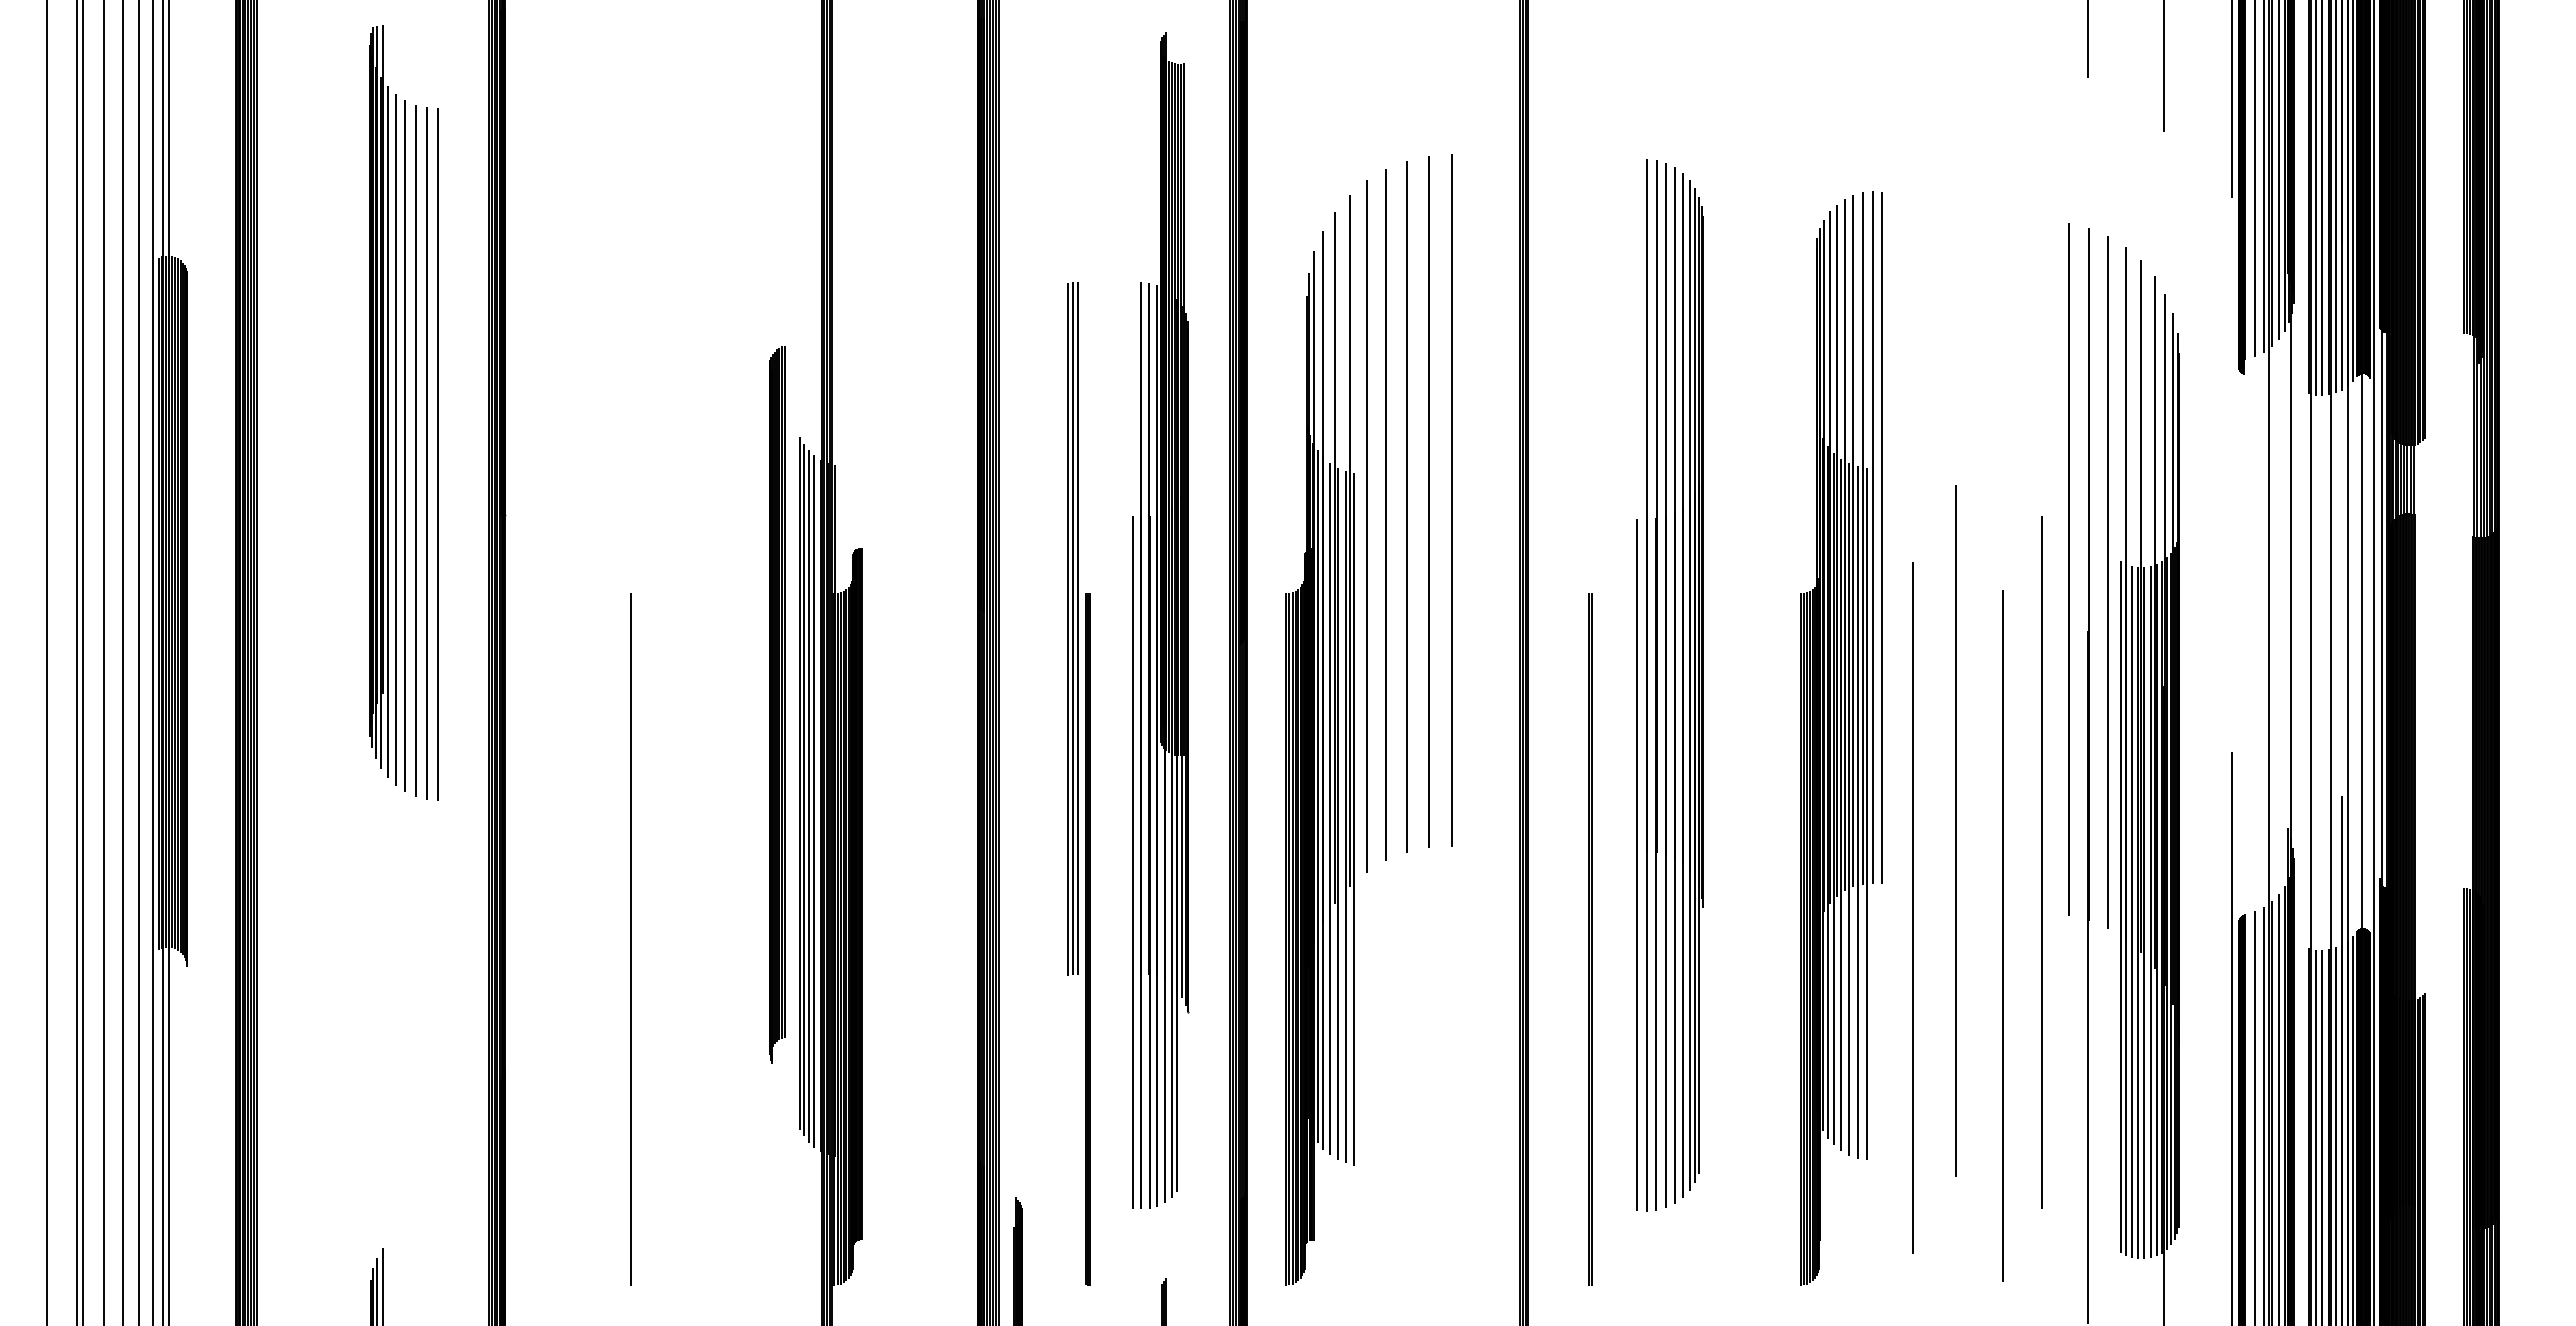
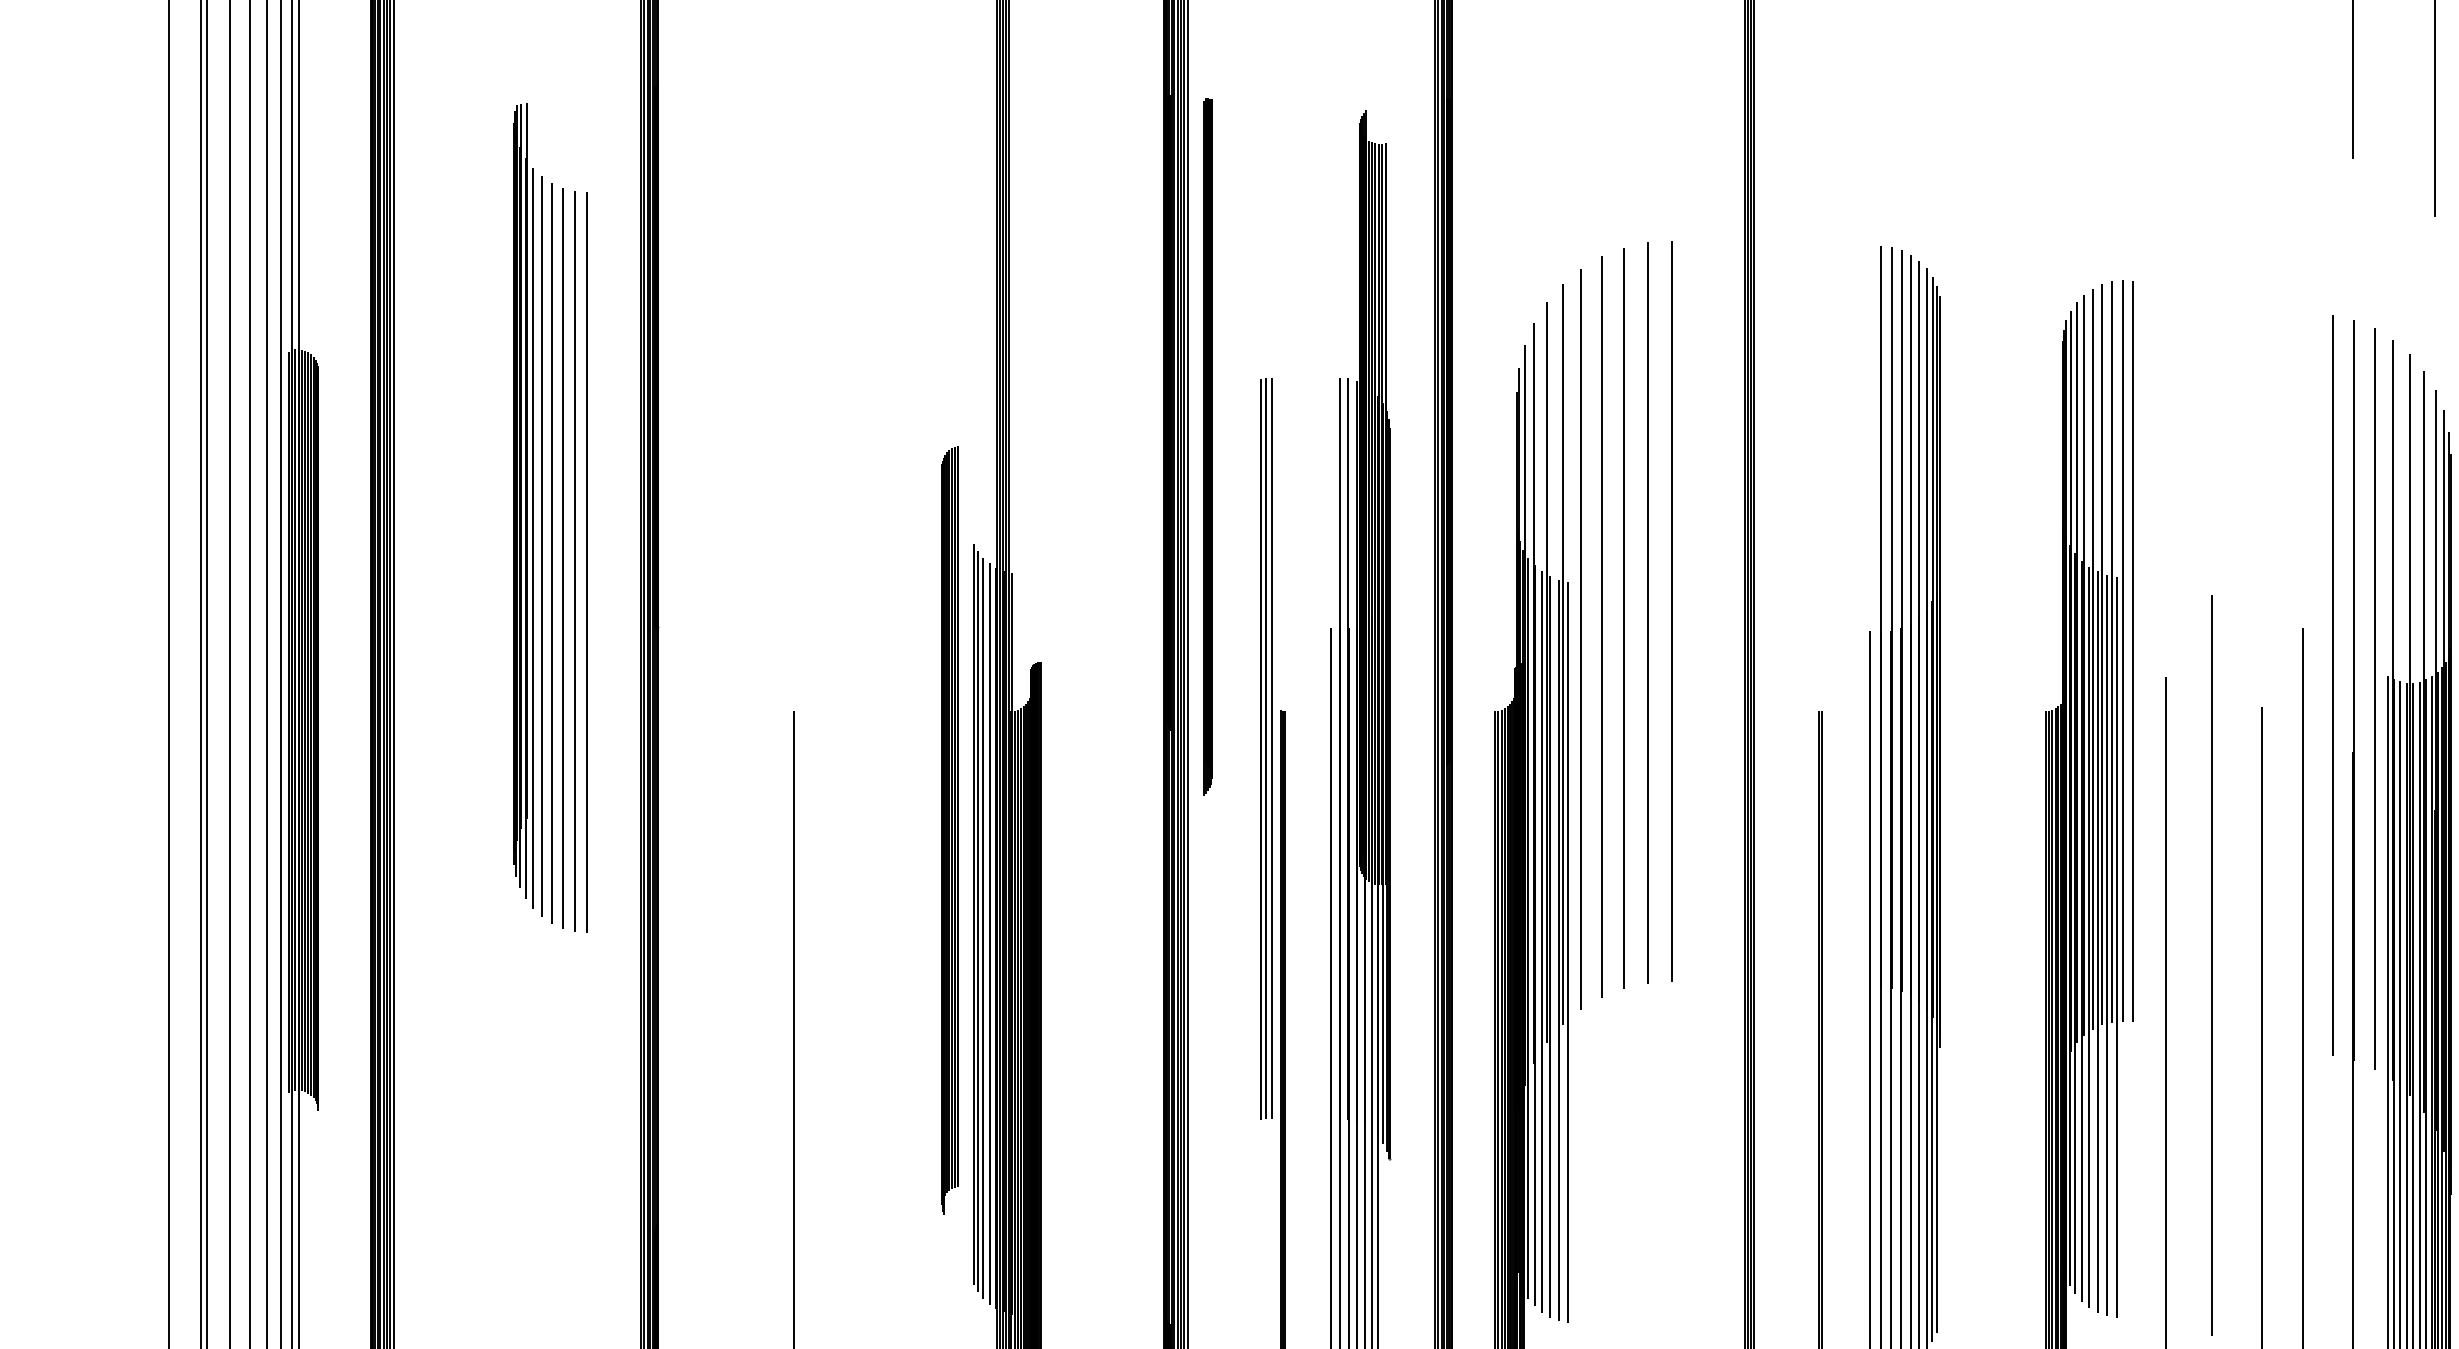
part: (1017, 346) -> (1207, 446), added

